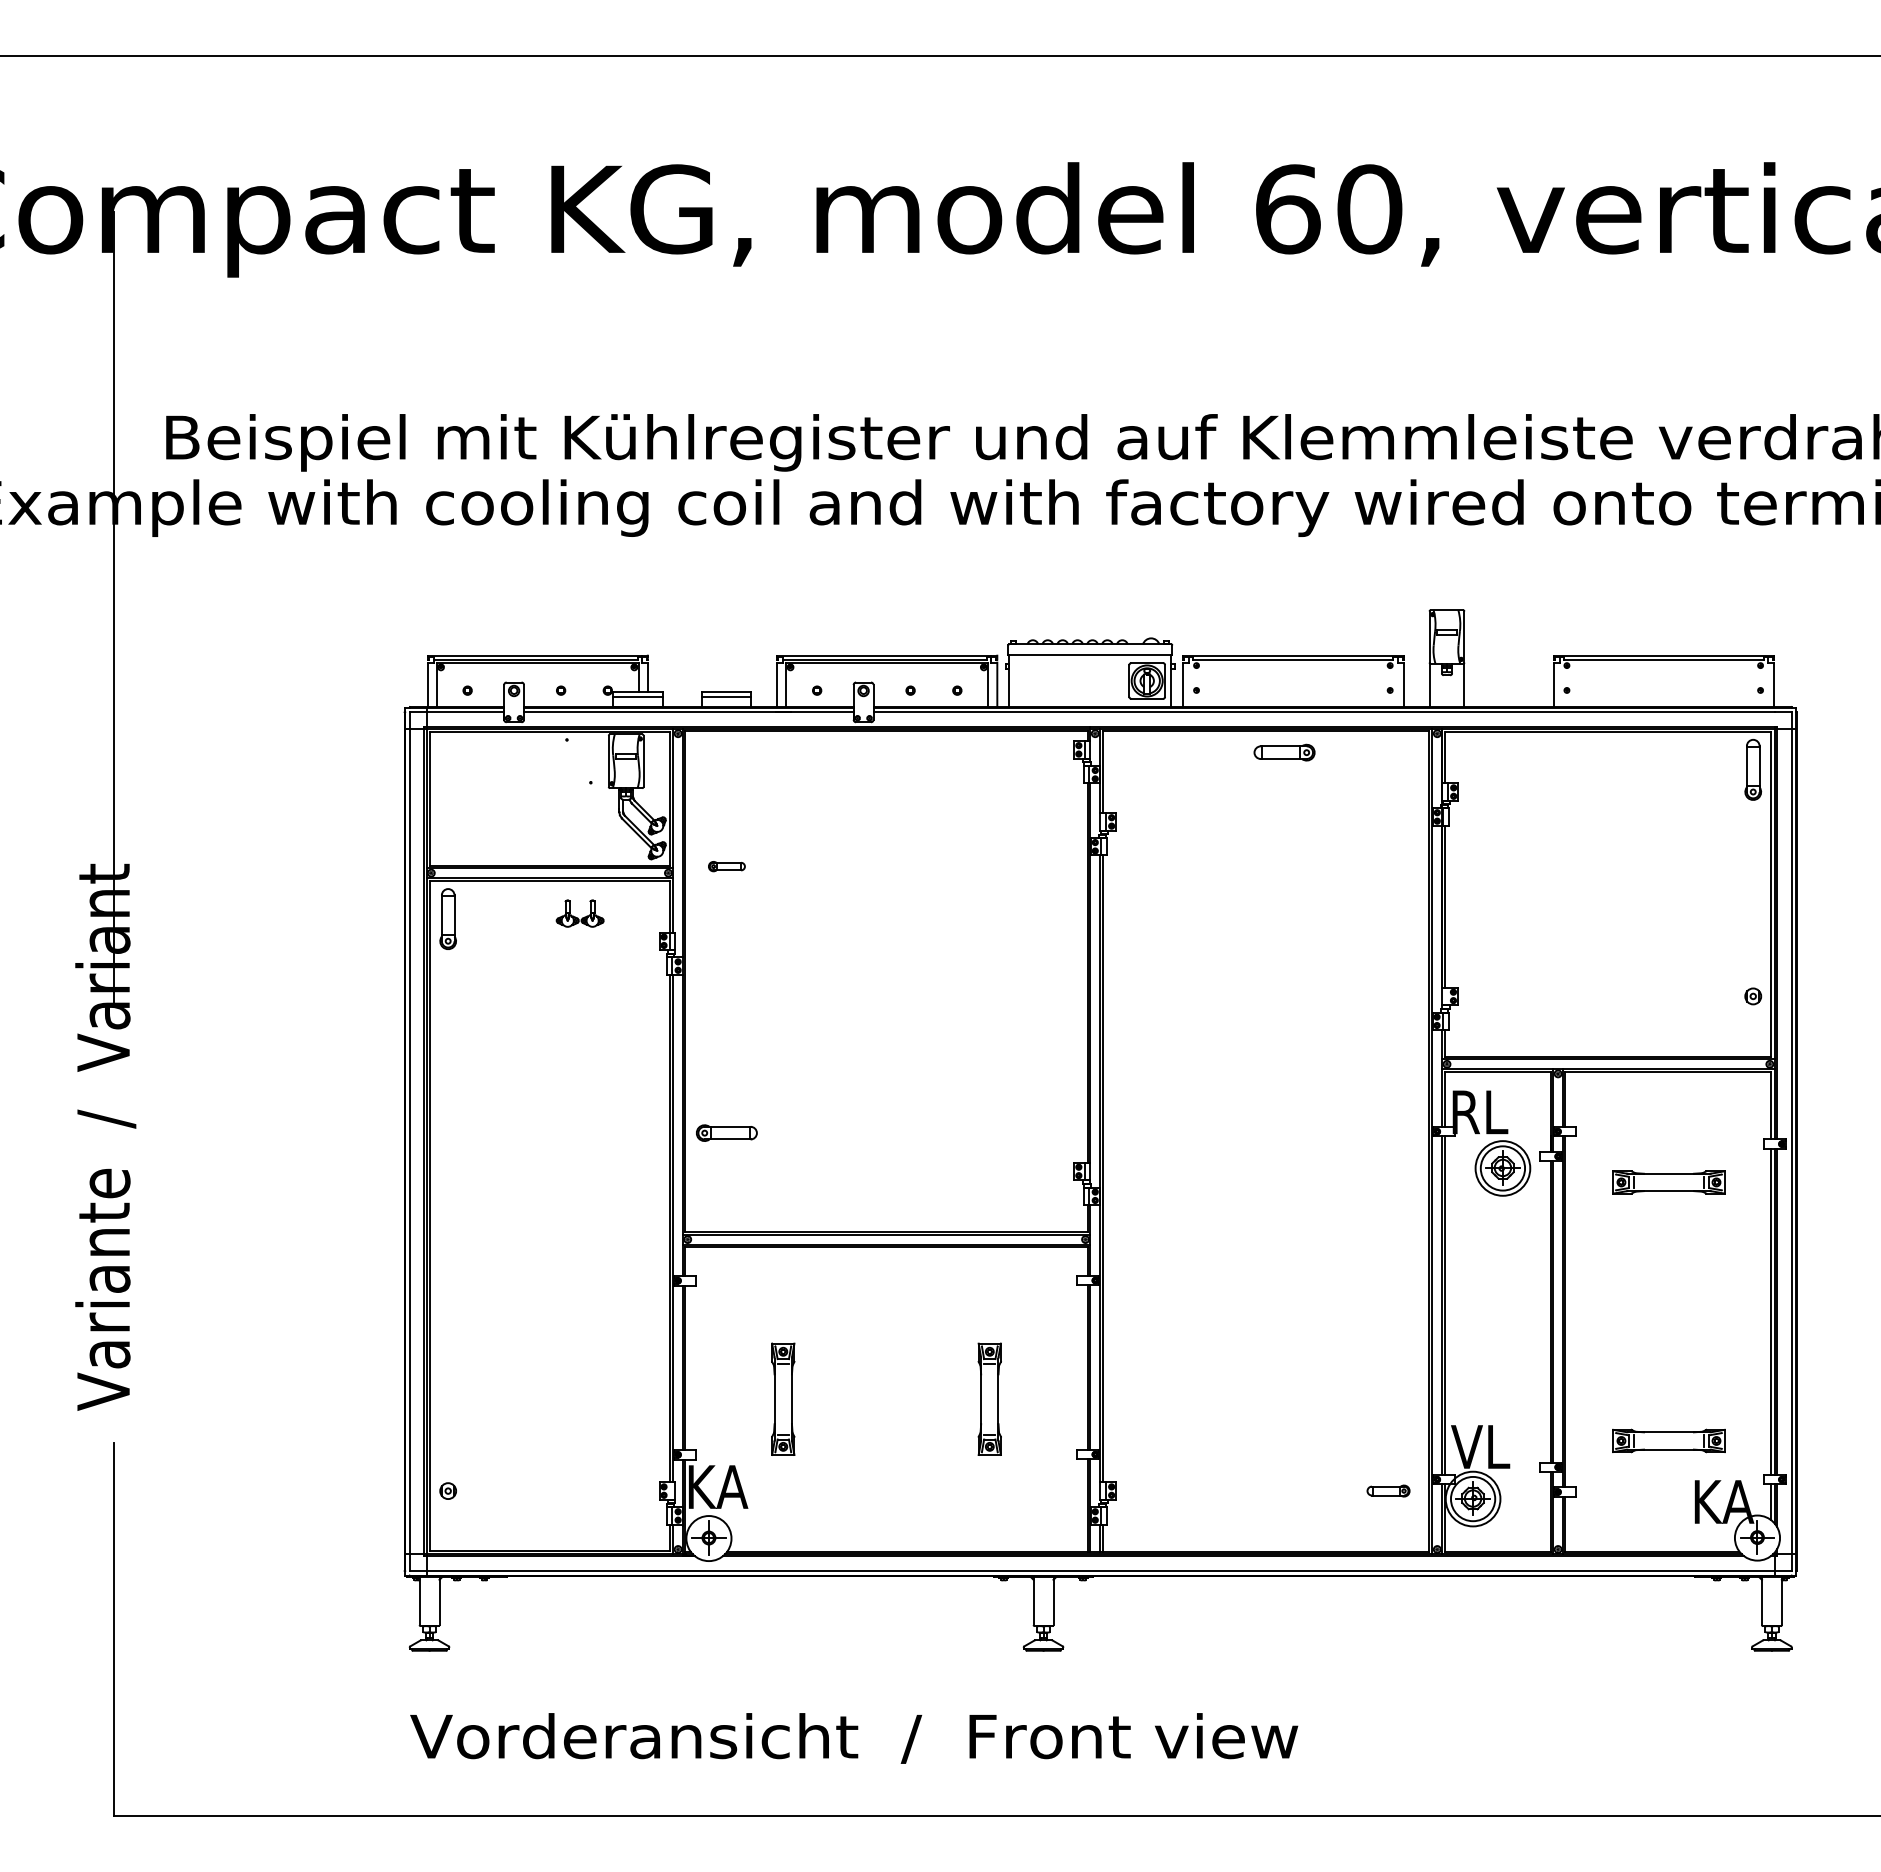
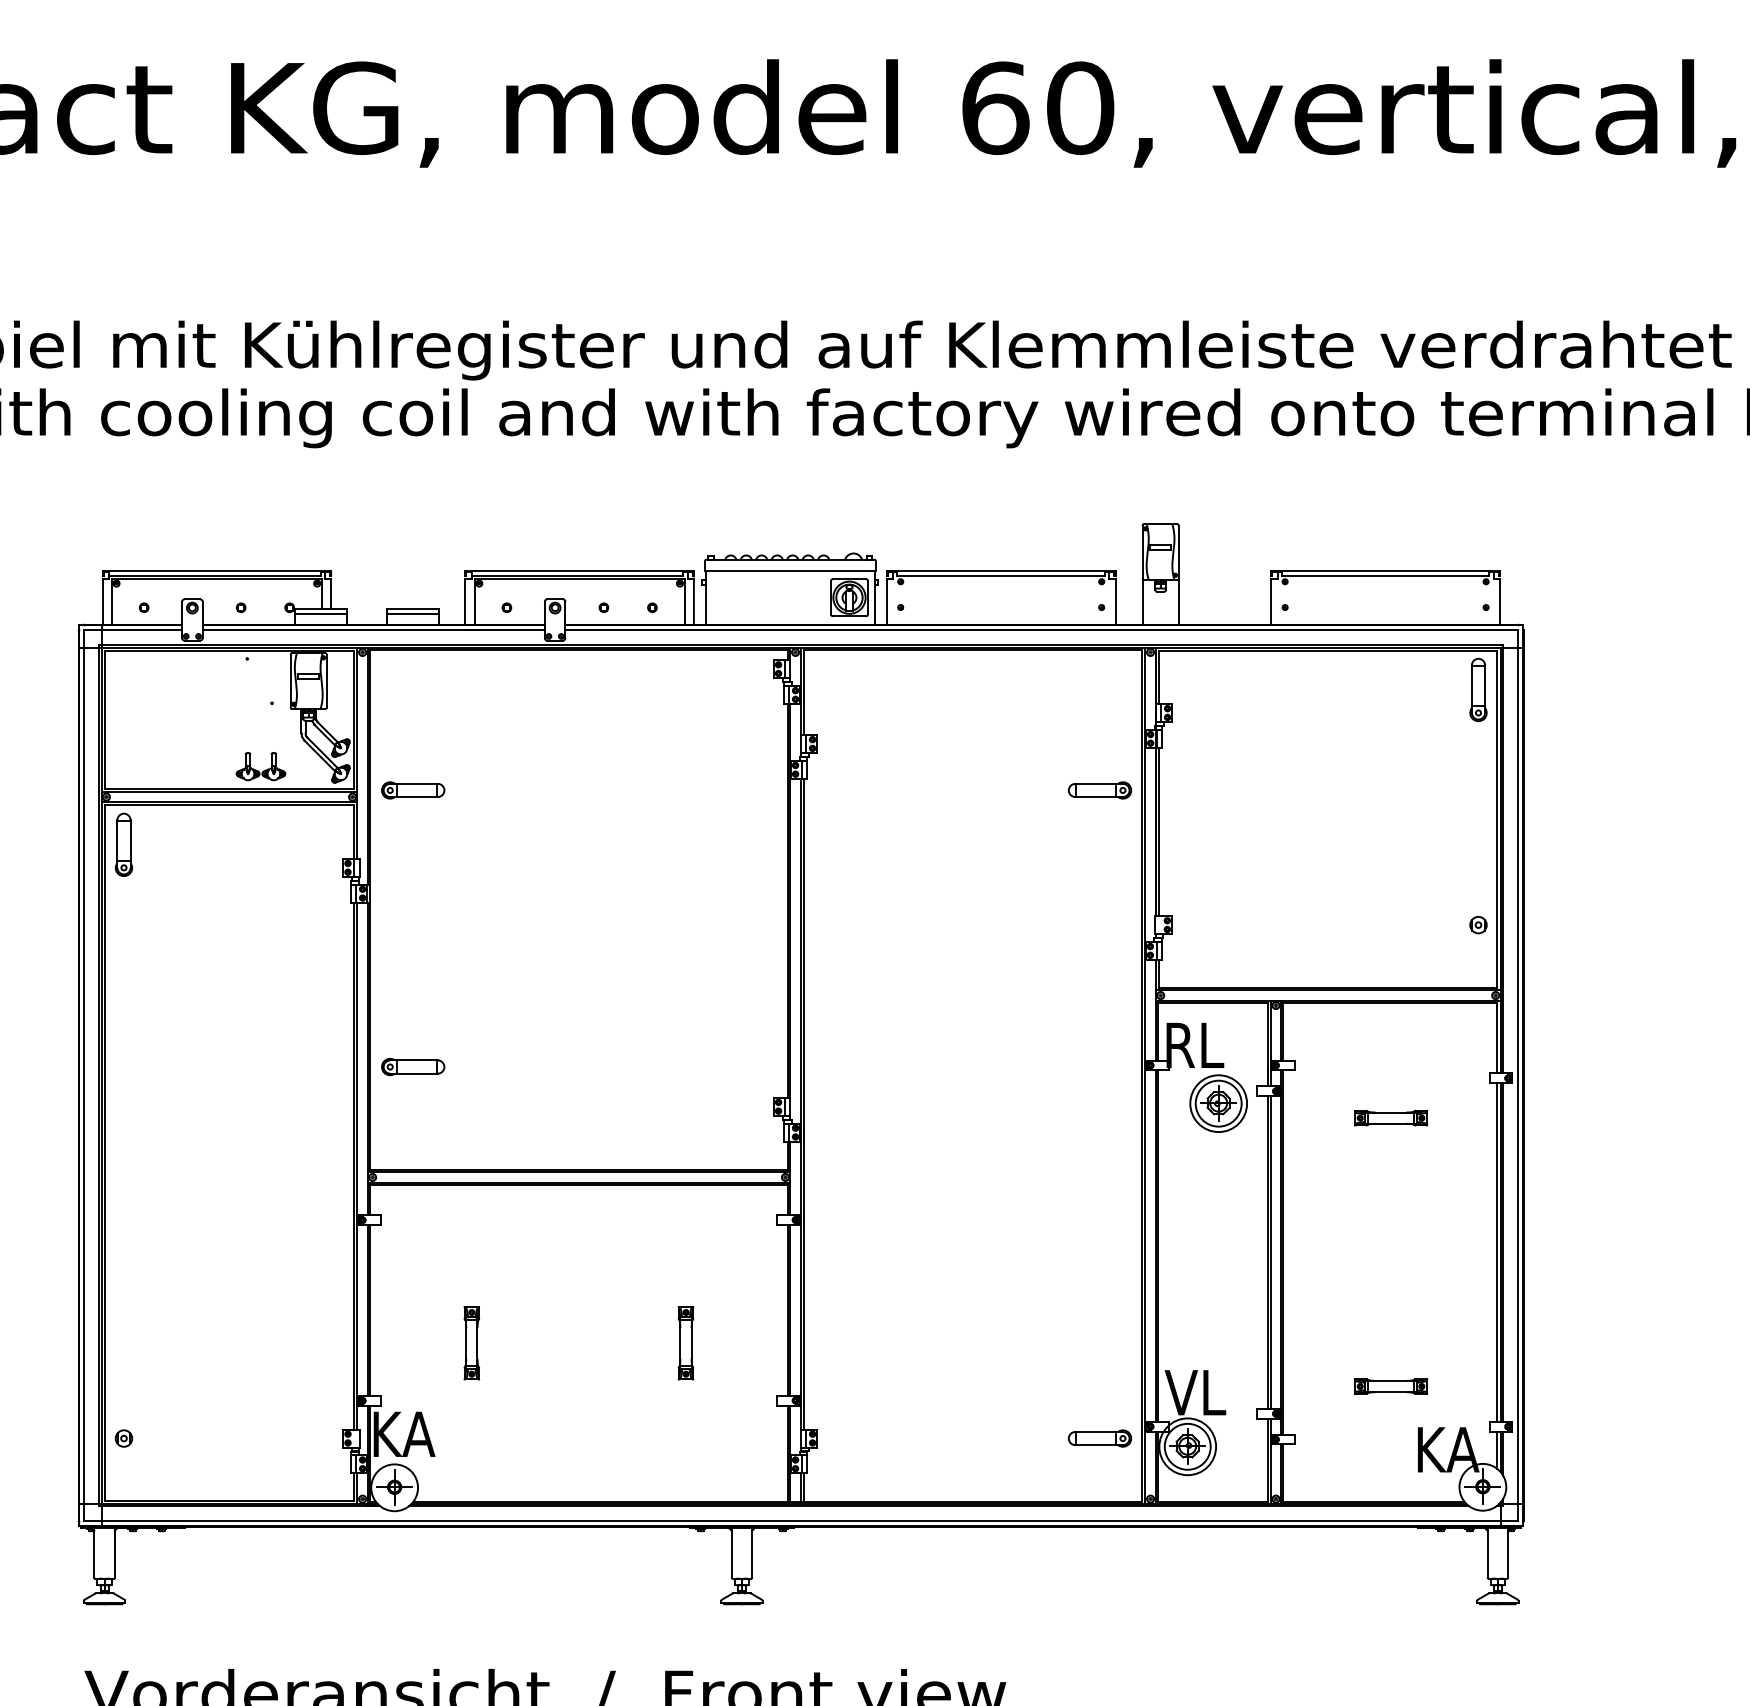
part: (1284, 752) -> (1099, 790), moved
part: (726, 866) -> (412, 790), size x1.67
part: (579, 913) -> (260, 766), moved
part: (1668, 1182) -> (1390, 1118), size x0.62
part: (783, 1399) -> (471, 1343), size x0.62
part: (989, 1399) -> (685, 1343), size x0.62
part: (1668, 1440) -> (1390, 1386), size x0.62
part: (1388, 1490) -> (1099, 1437), size x1.43

